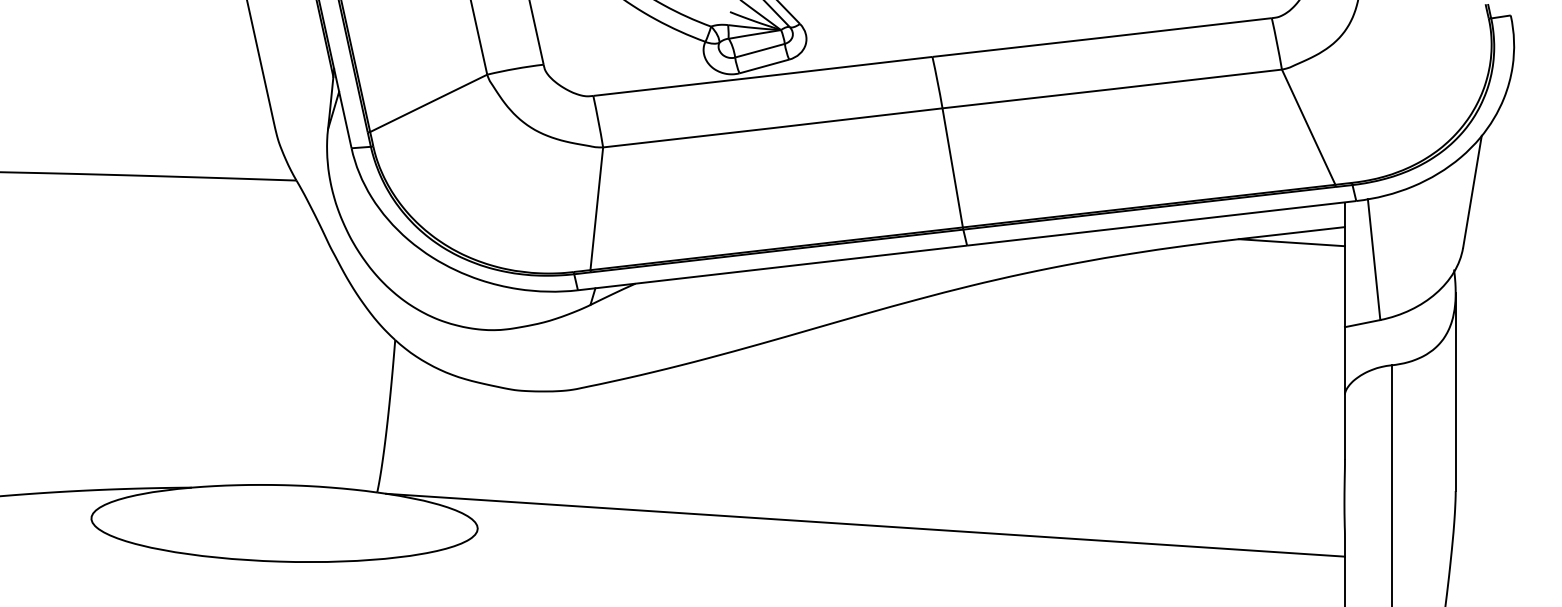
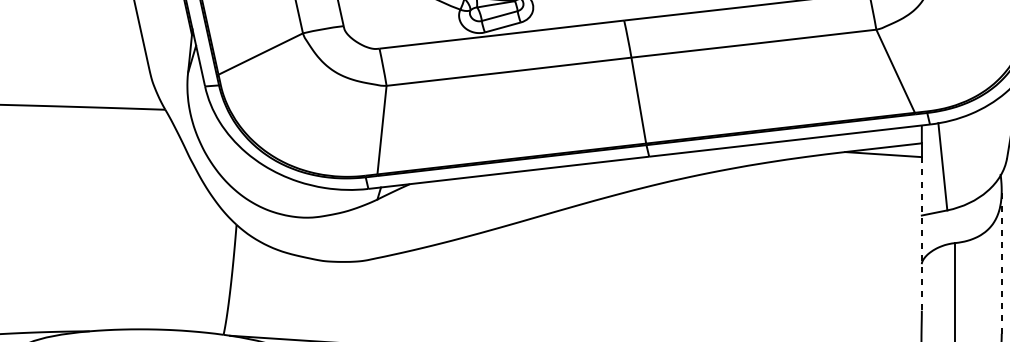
line: (1344, 353) -> (921, 234), solid -> dashed
line: (1455, 391) -> (1001, 261), solid -> dashed

